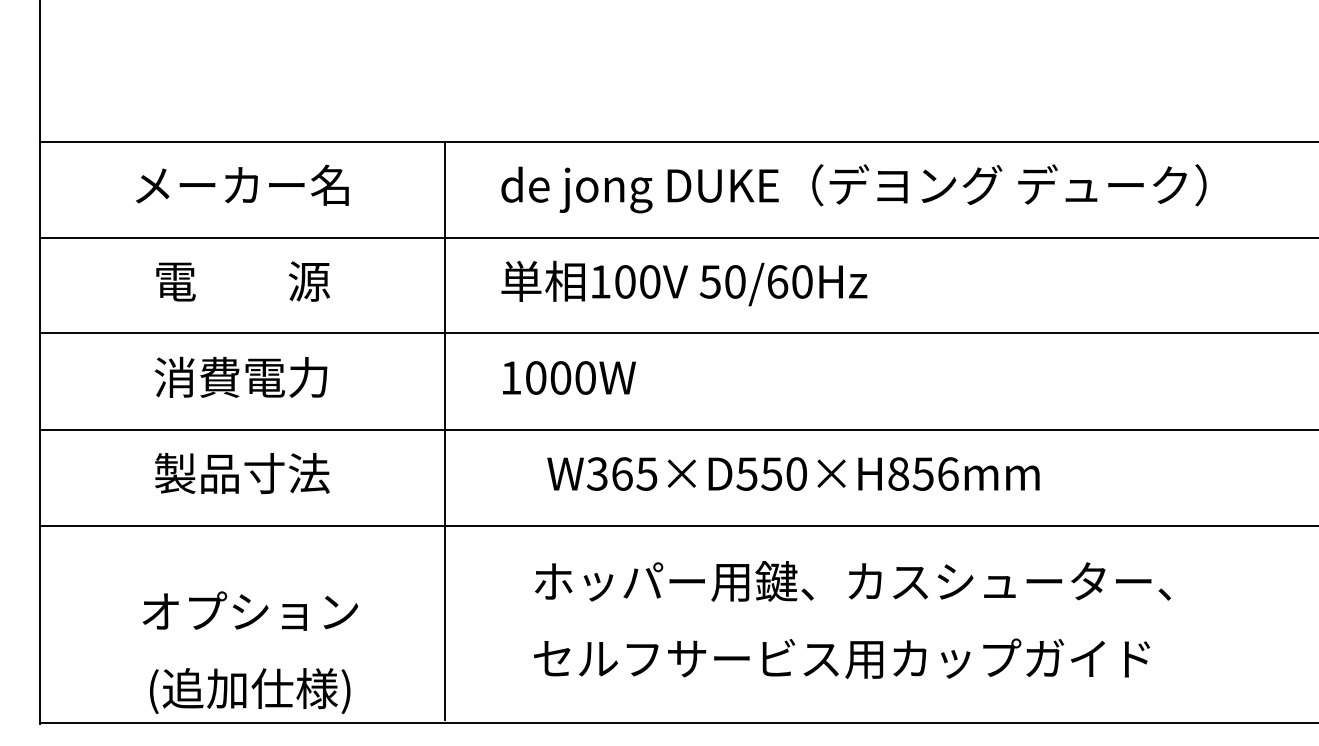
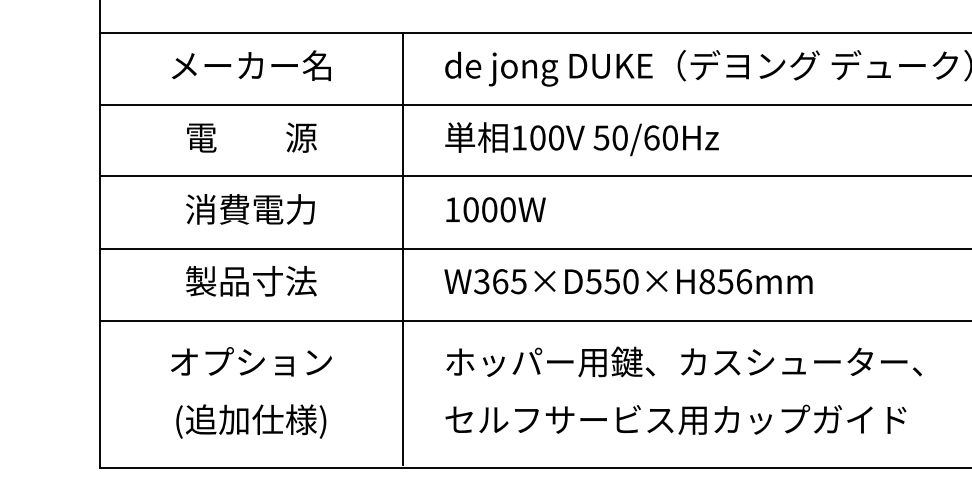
text: (793, 473) -> (628, 281), moved
text: (852, 619) -> (683, 390), moved
text: (250, 652) -> (251, 392), moved

